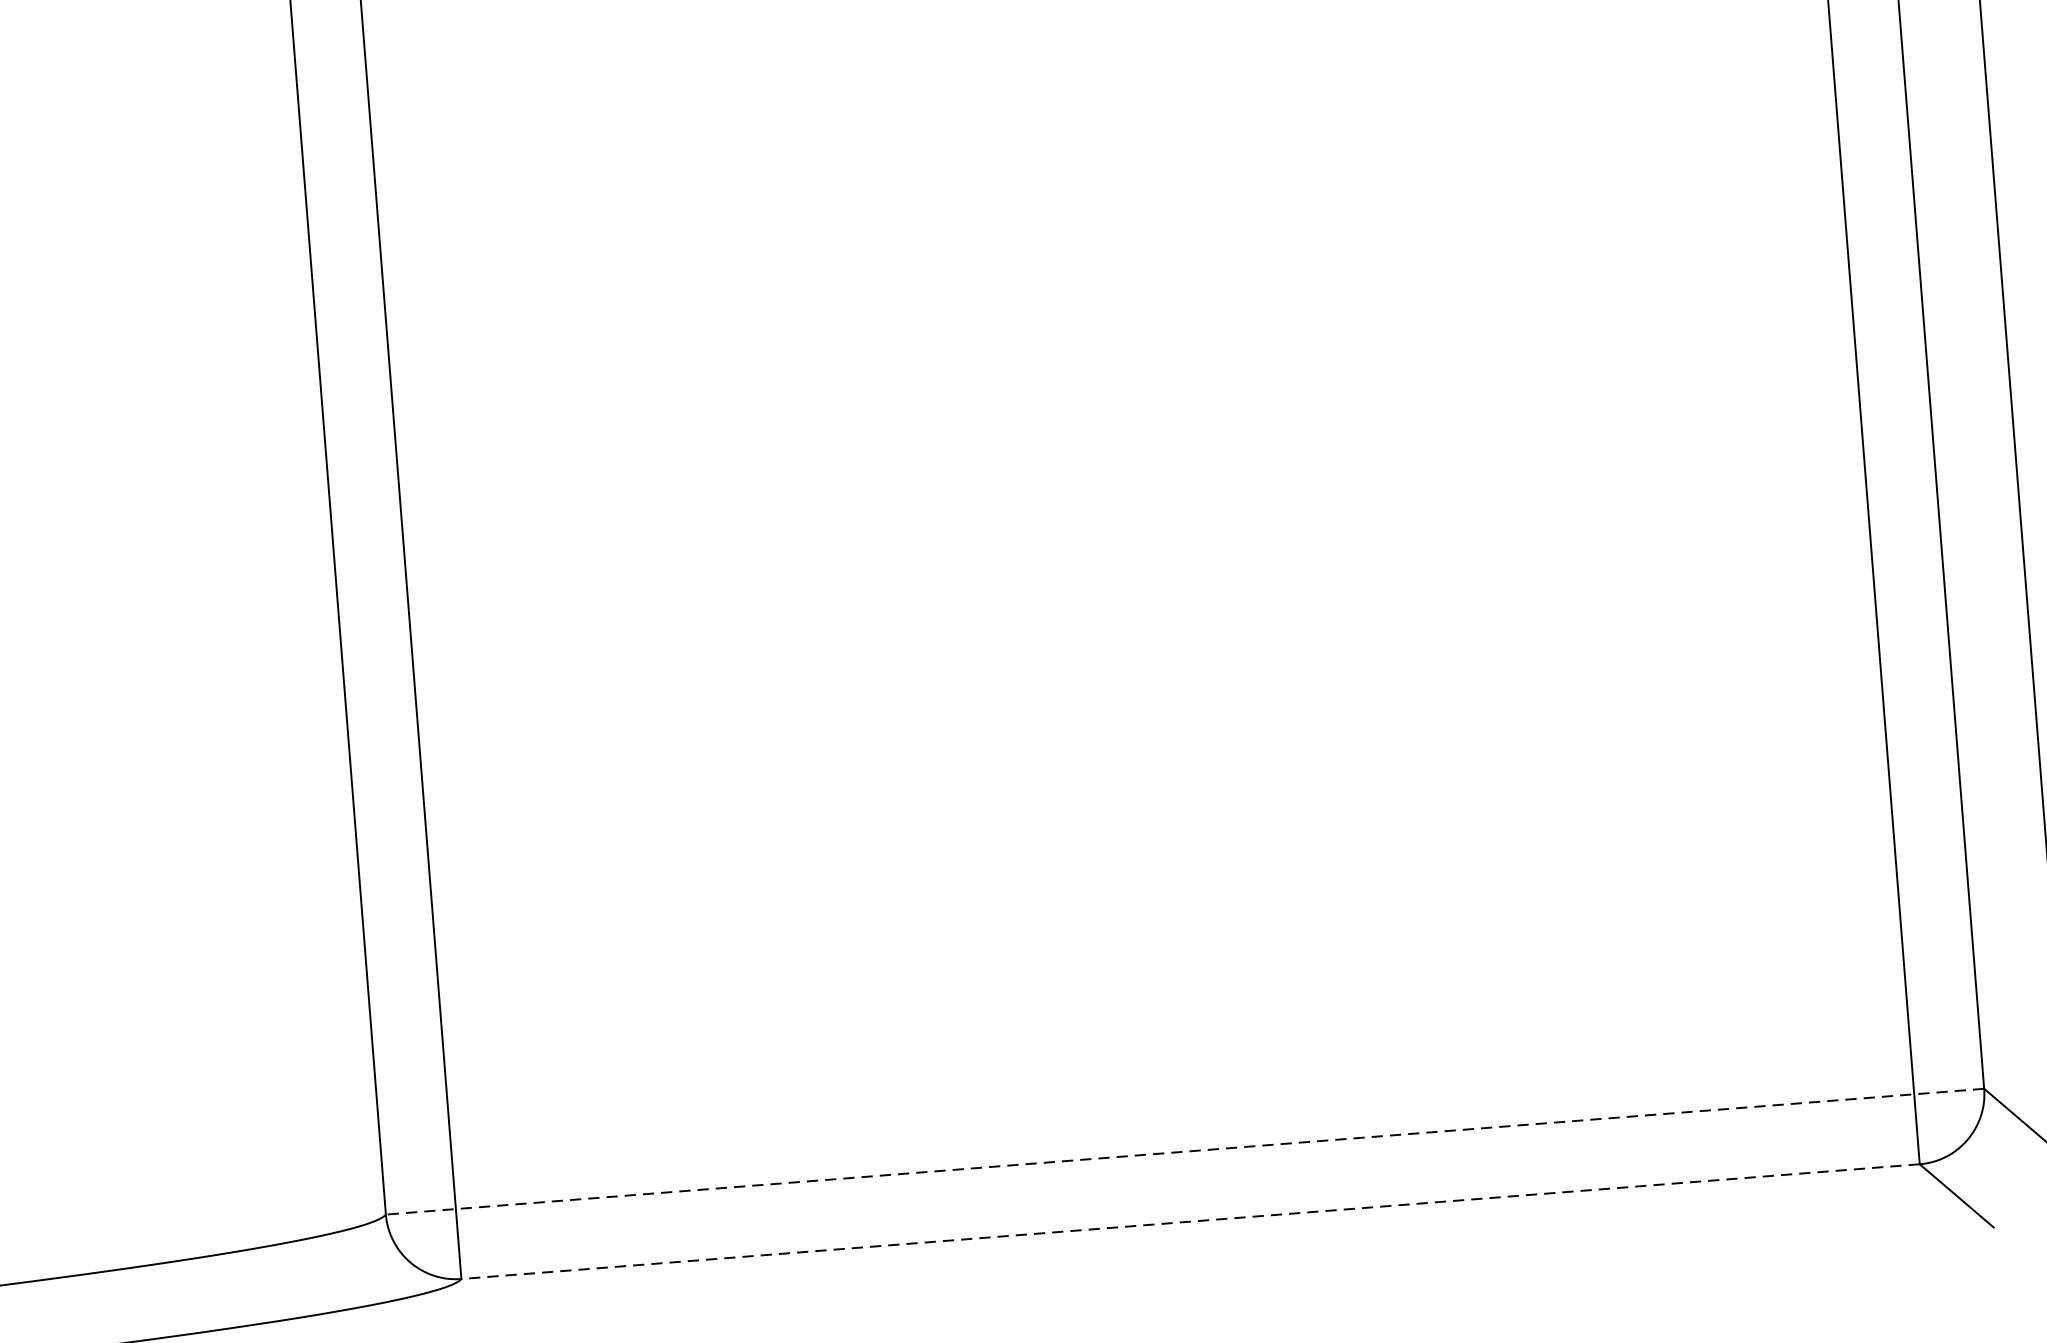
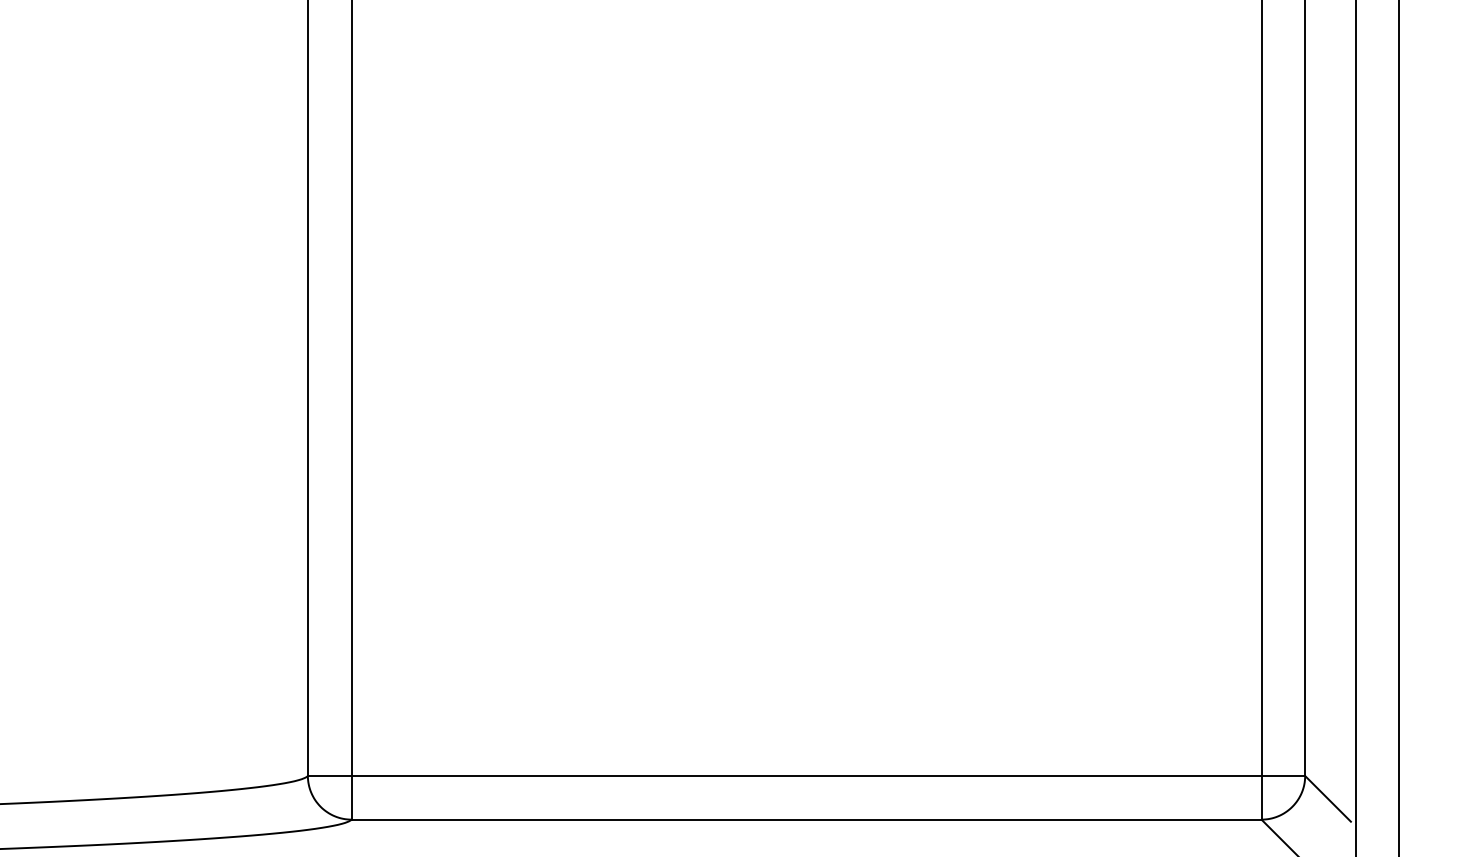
line: (1185, 1152) -> (806, 776), dashed -> solid
line: (1190, 1221) -> (806, 819), dashed -> solid

